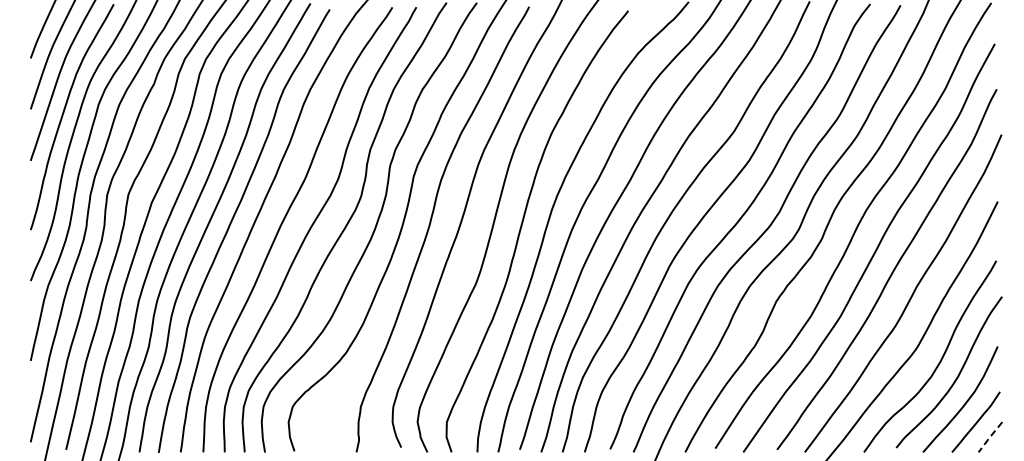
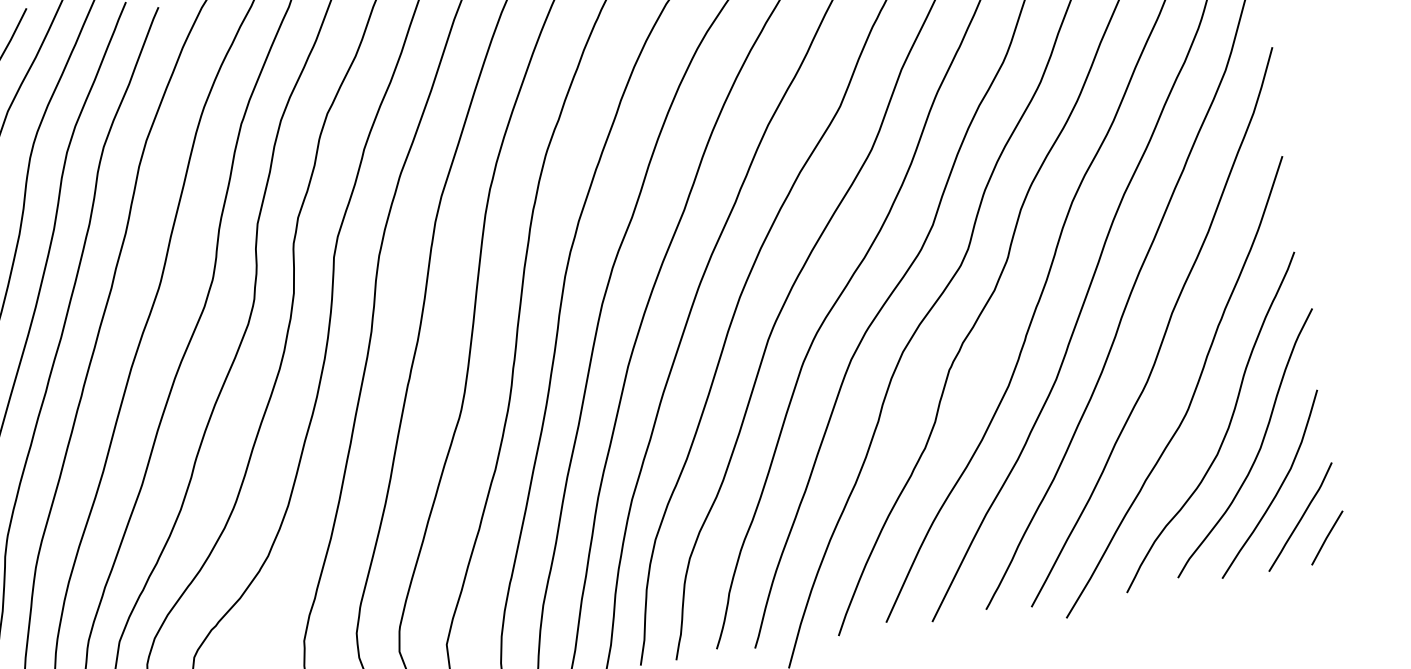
line: (989, 437) -> (1325, 538), dashed -> solid

